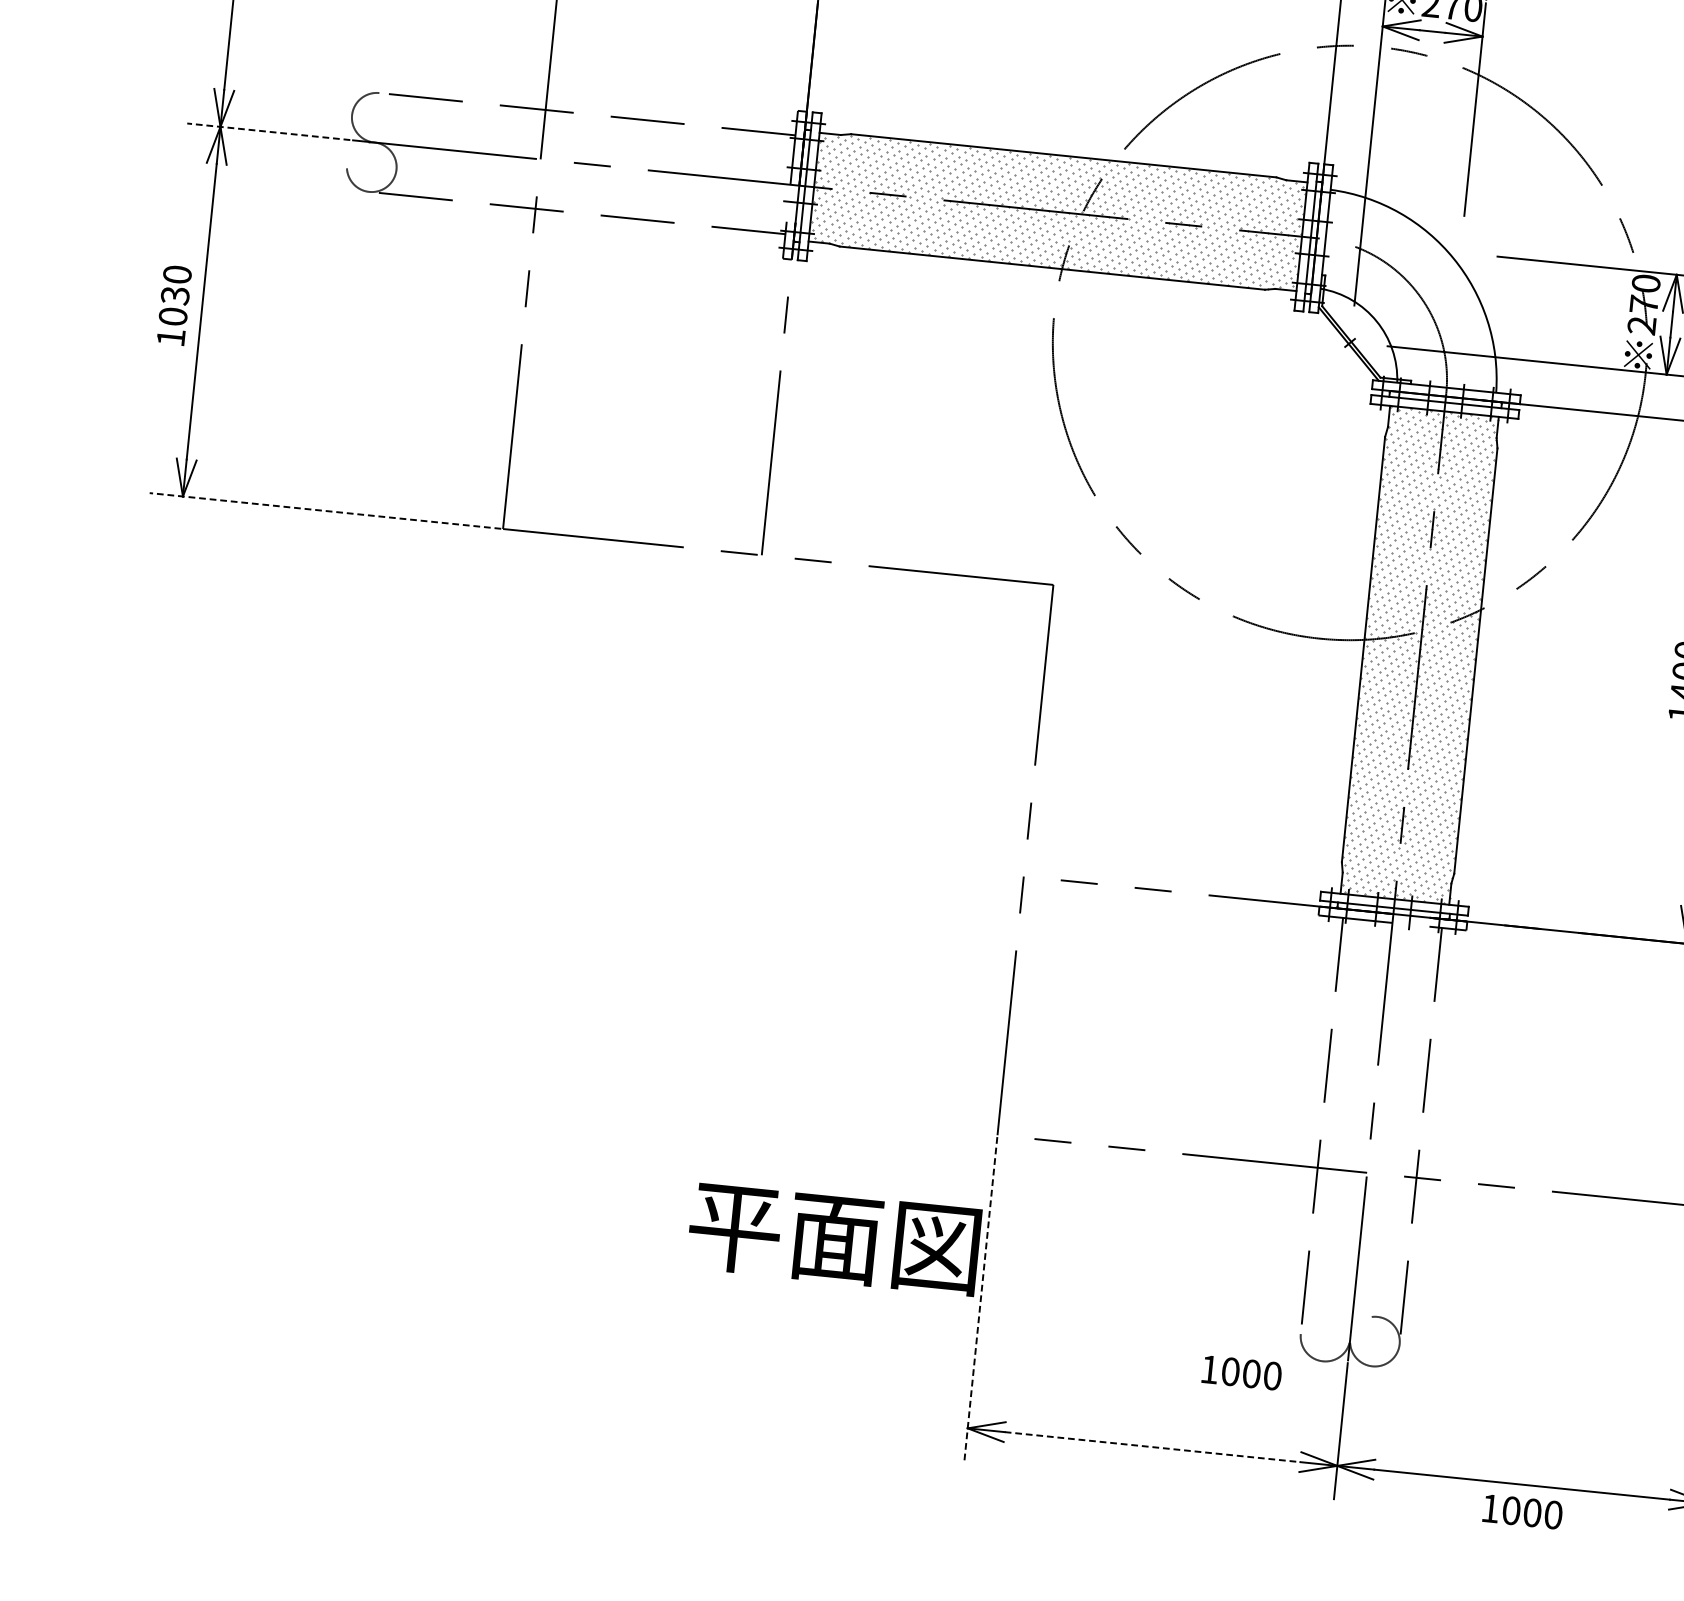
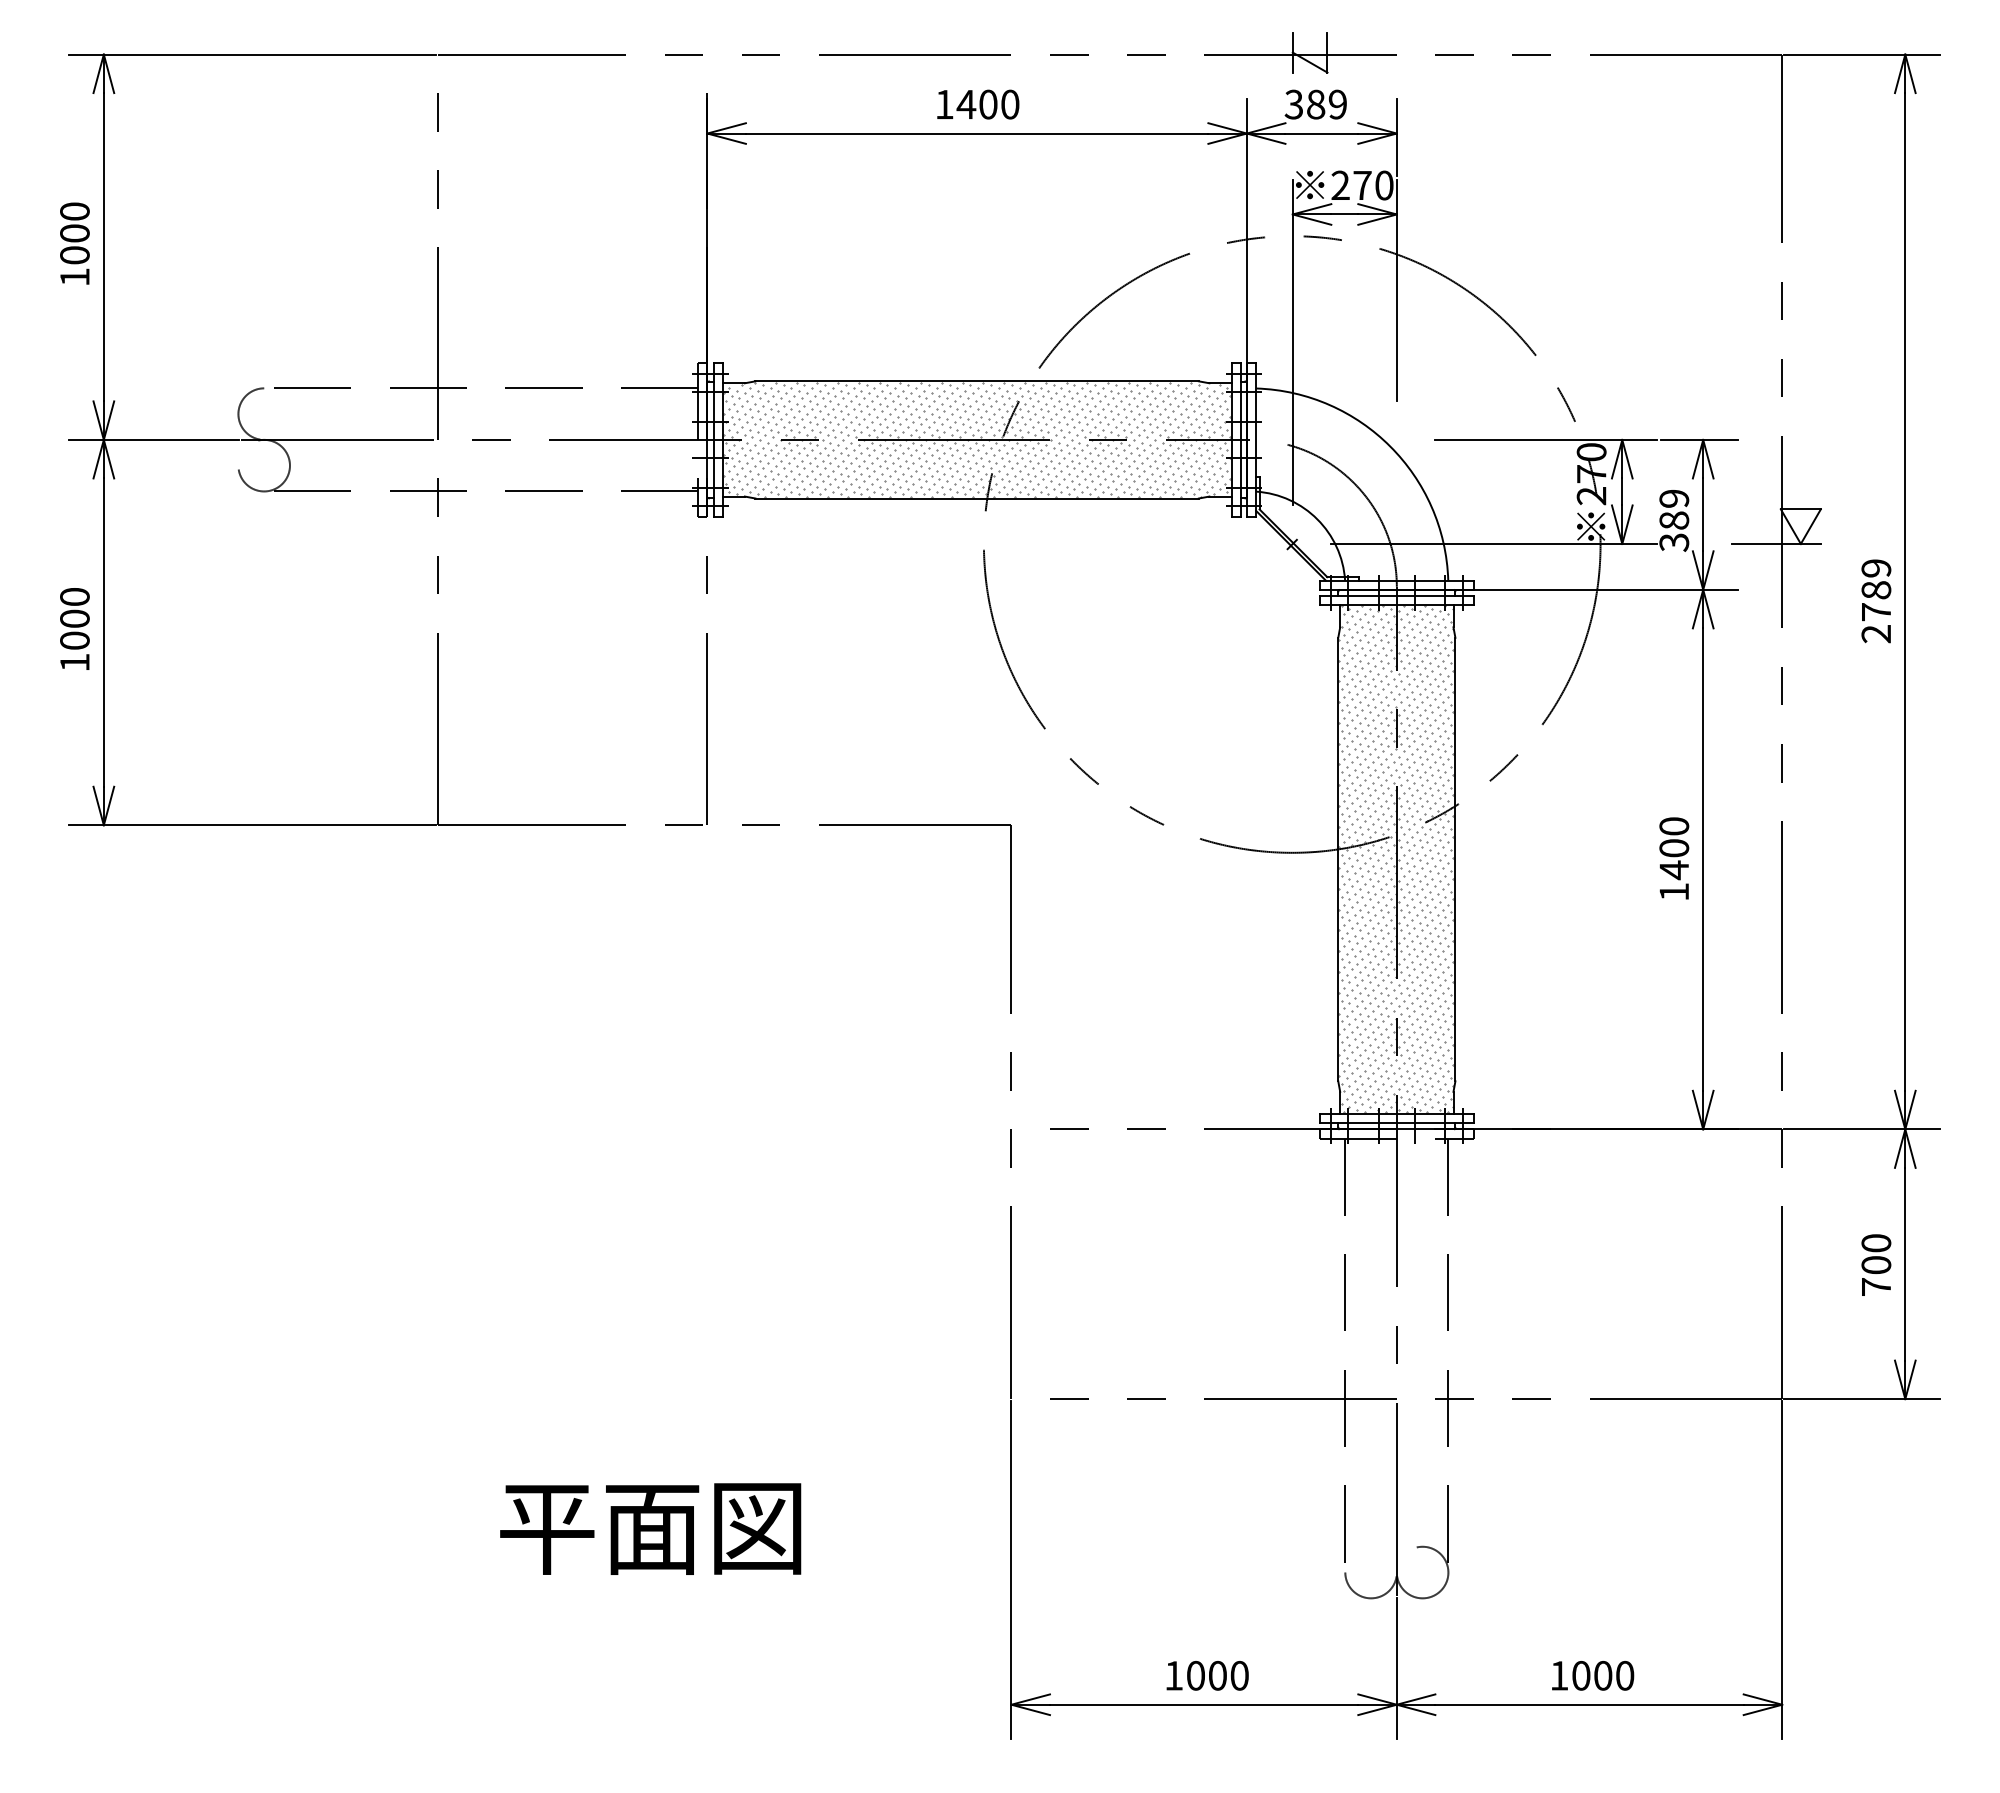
line: (269, 131) -> (154, 439), dashed -> solid
text: (174, 295) -> (74, 618), 1030 -> 1000
line: (324, 511) -> (251, 825), dashed -> solid
text: (834, 1238) -> (650, 1528), moved
line: (980, 1299) -> (1011, 1570), dashed -> solid
text: (1241, 1372) -> (1207, 1675), moved
line: (1152, 1446) -> (1204, 1704), dashed -> solid
text: (1523, 1511) -> (1593, 1675), moved

